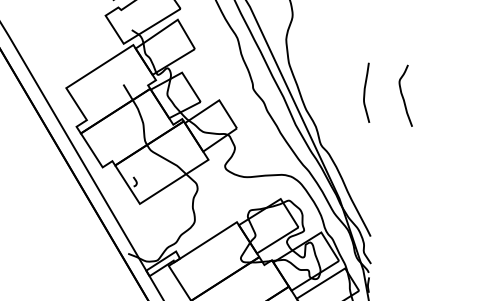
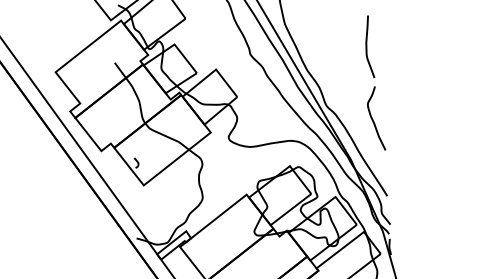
curve: (403, 95) -> (373, 118), moved

